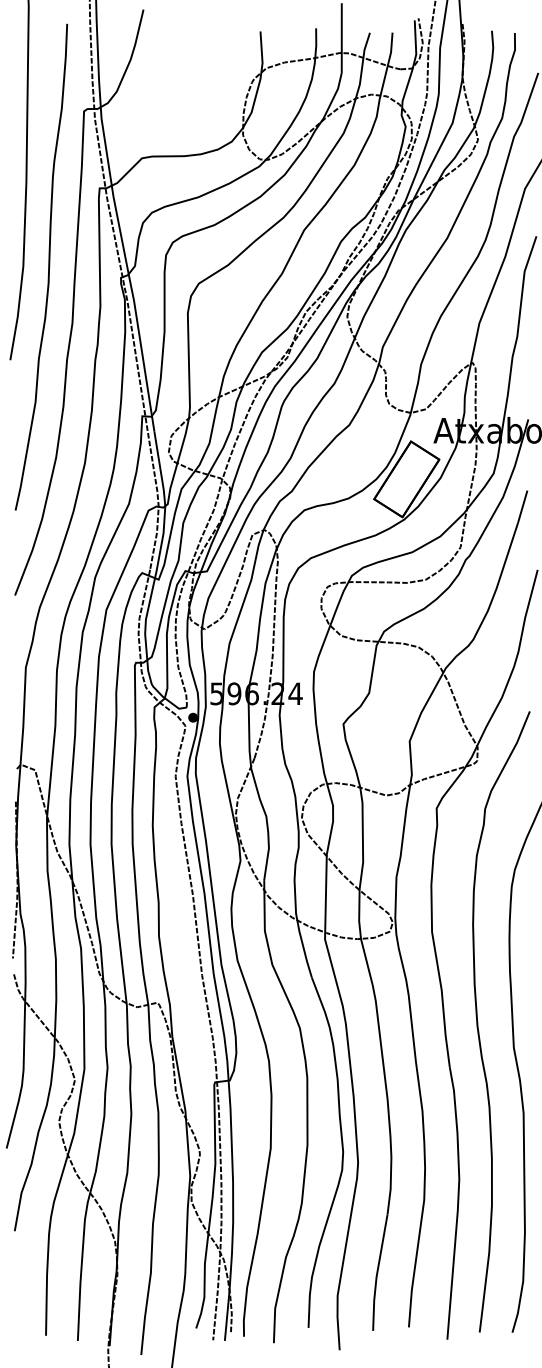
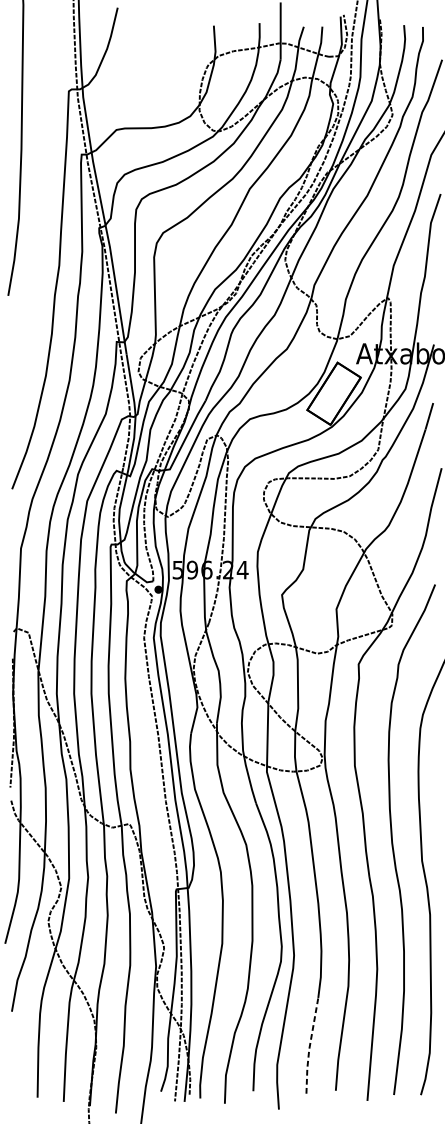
curve: (48, 266) -> (39, 218), removed
line: (377, 1273) -> (310, 1046), solid -> dashed

